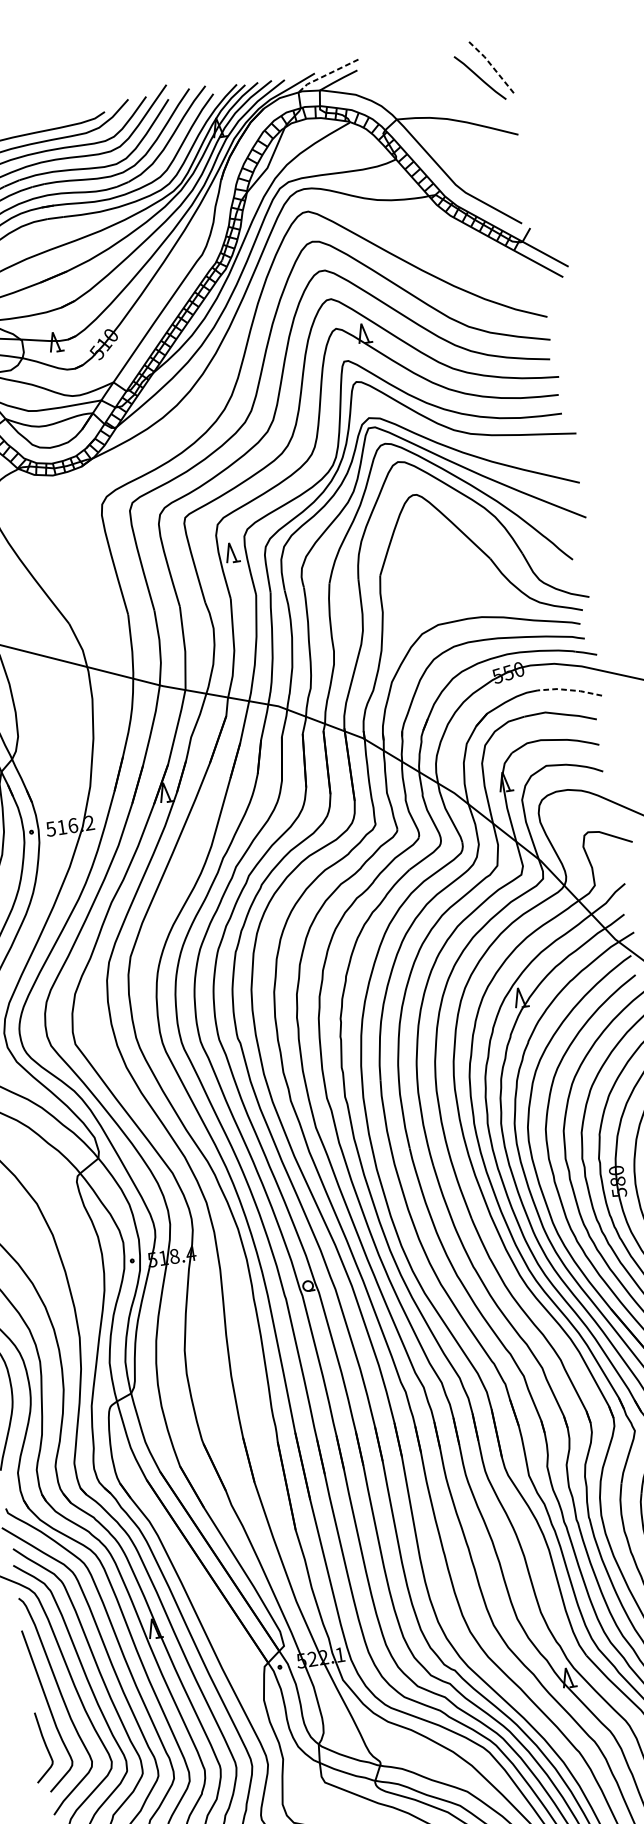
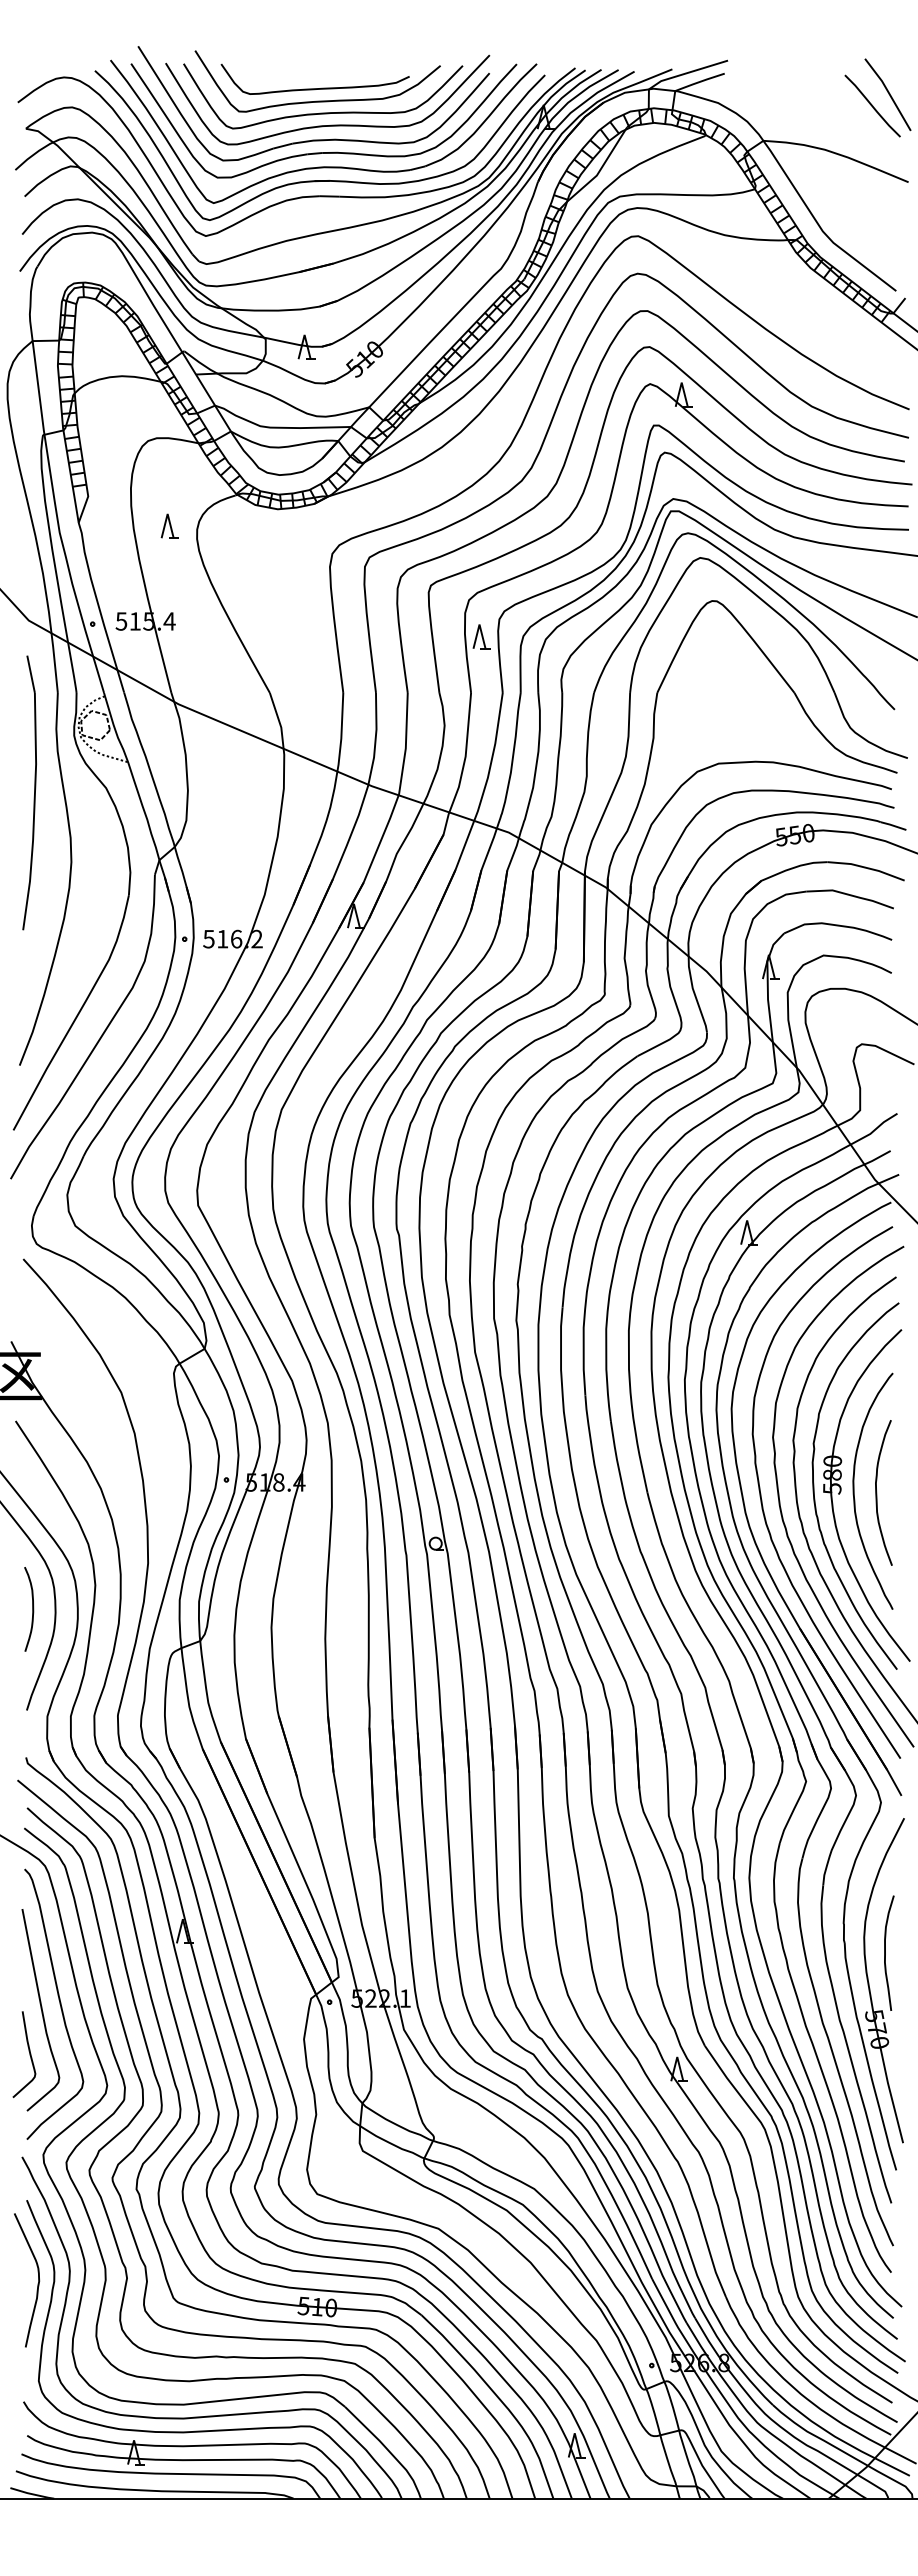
line: (491, 65) -> (888, 93), dashed -> solid
line: (326, 75) -> (686, 73), dashed -> solid
line: (569, 689) -> (866, 867), dashed -> solid

